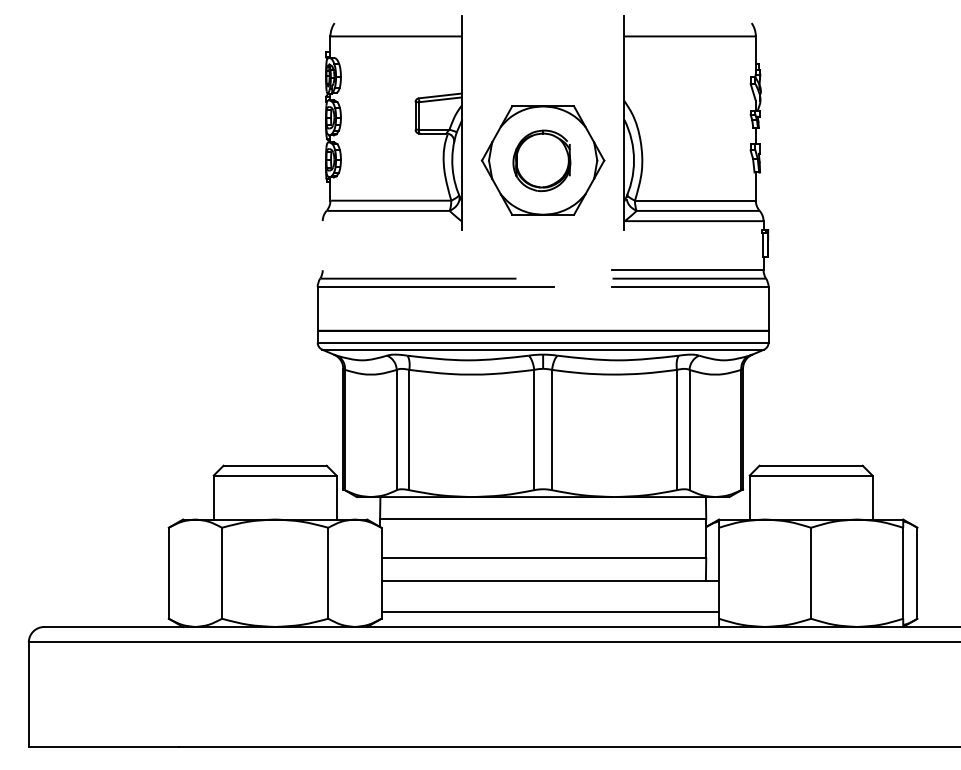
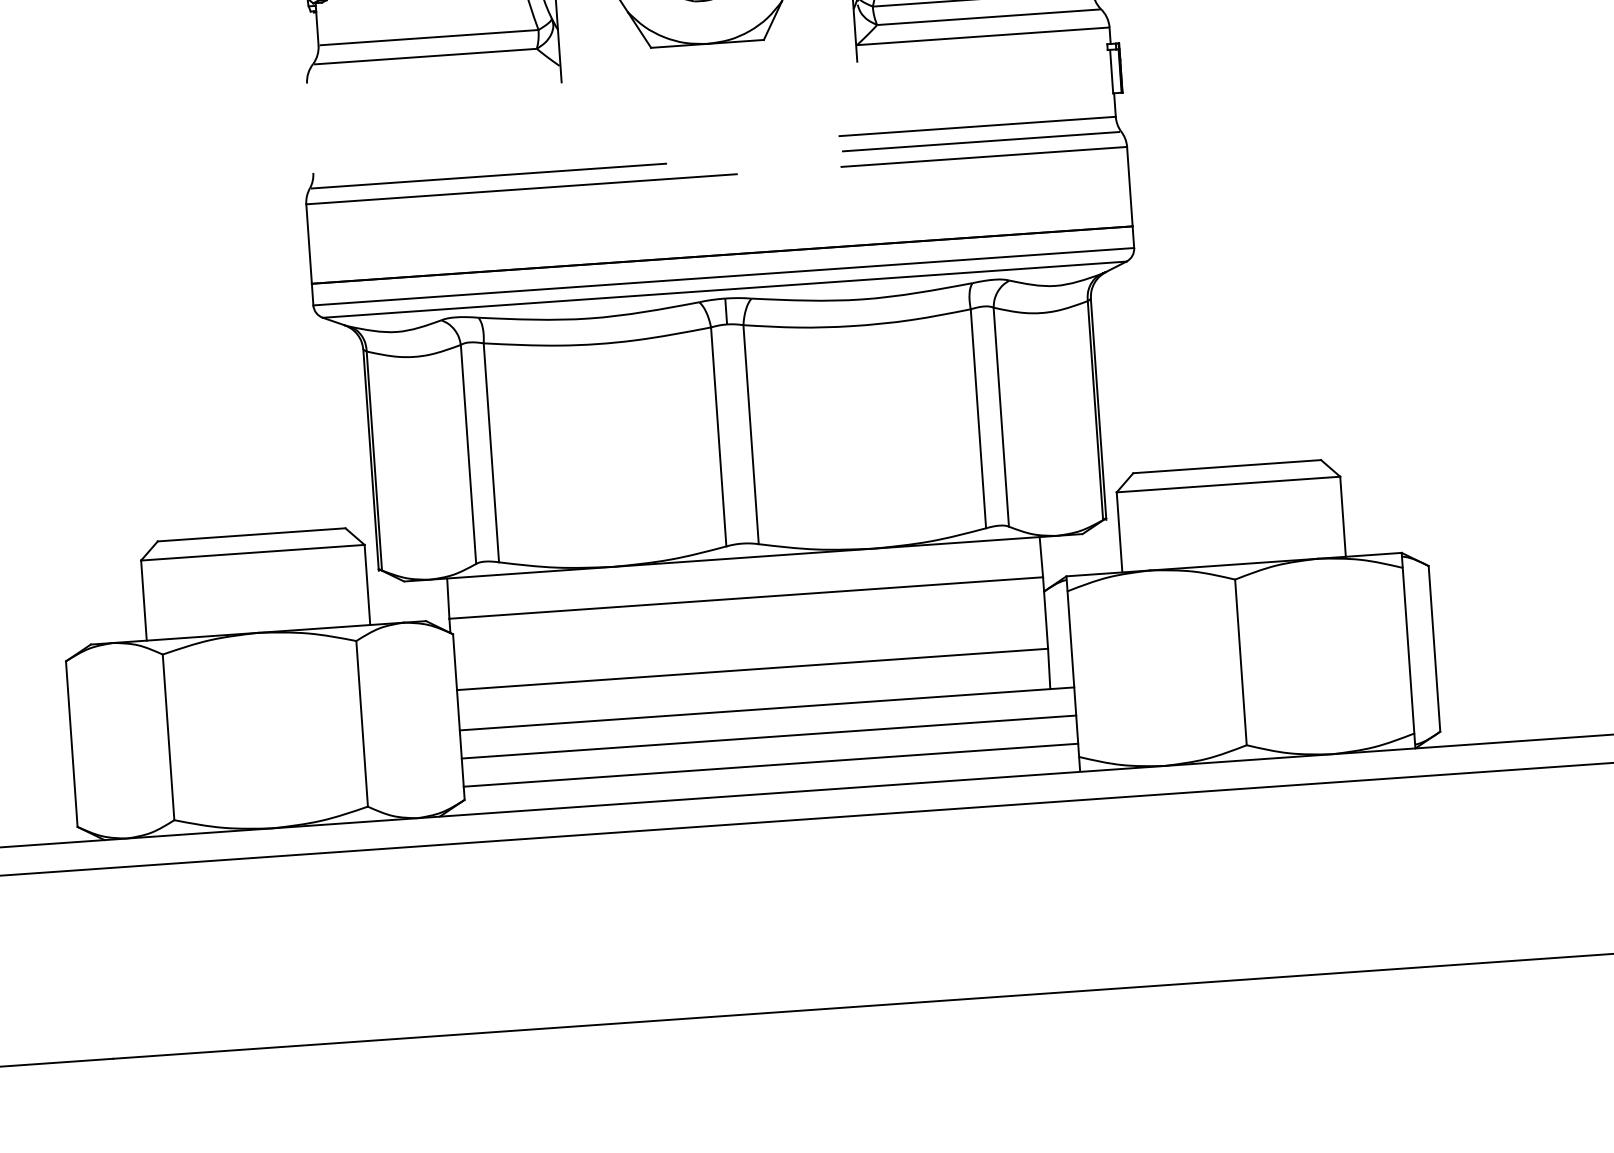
line: (550, 596) -> (769, 737), added

